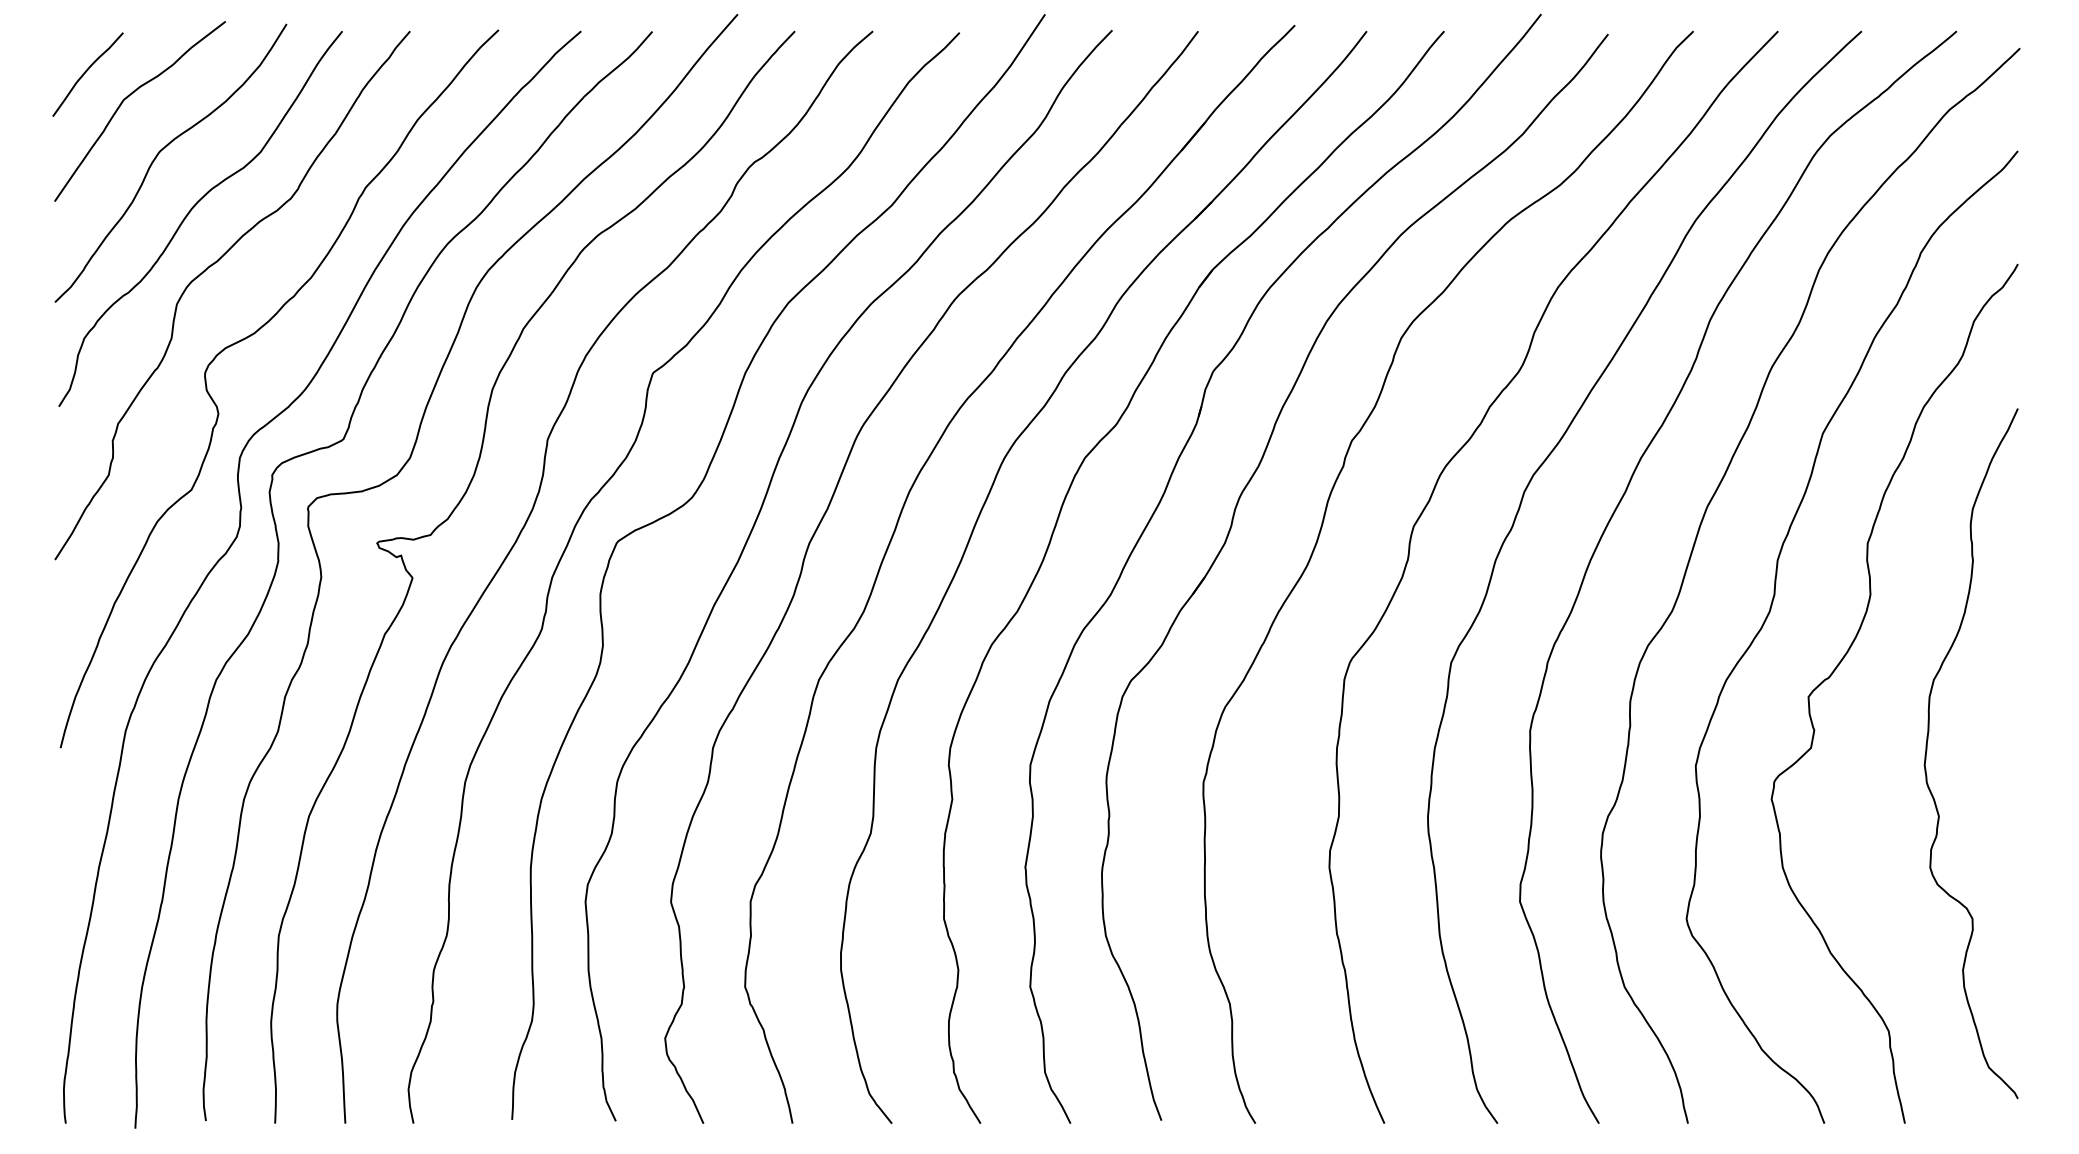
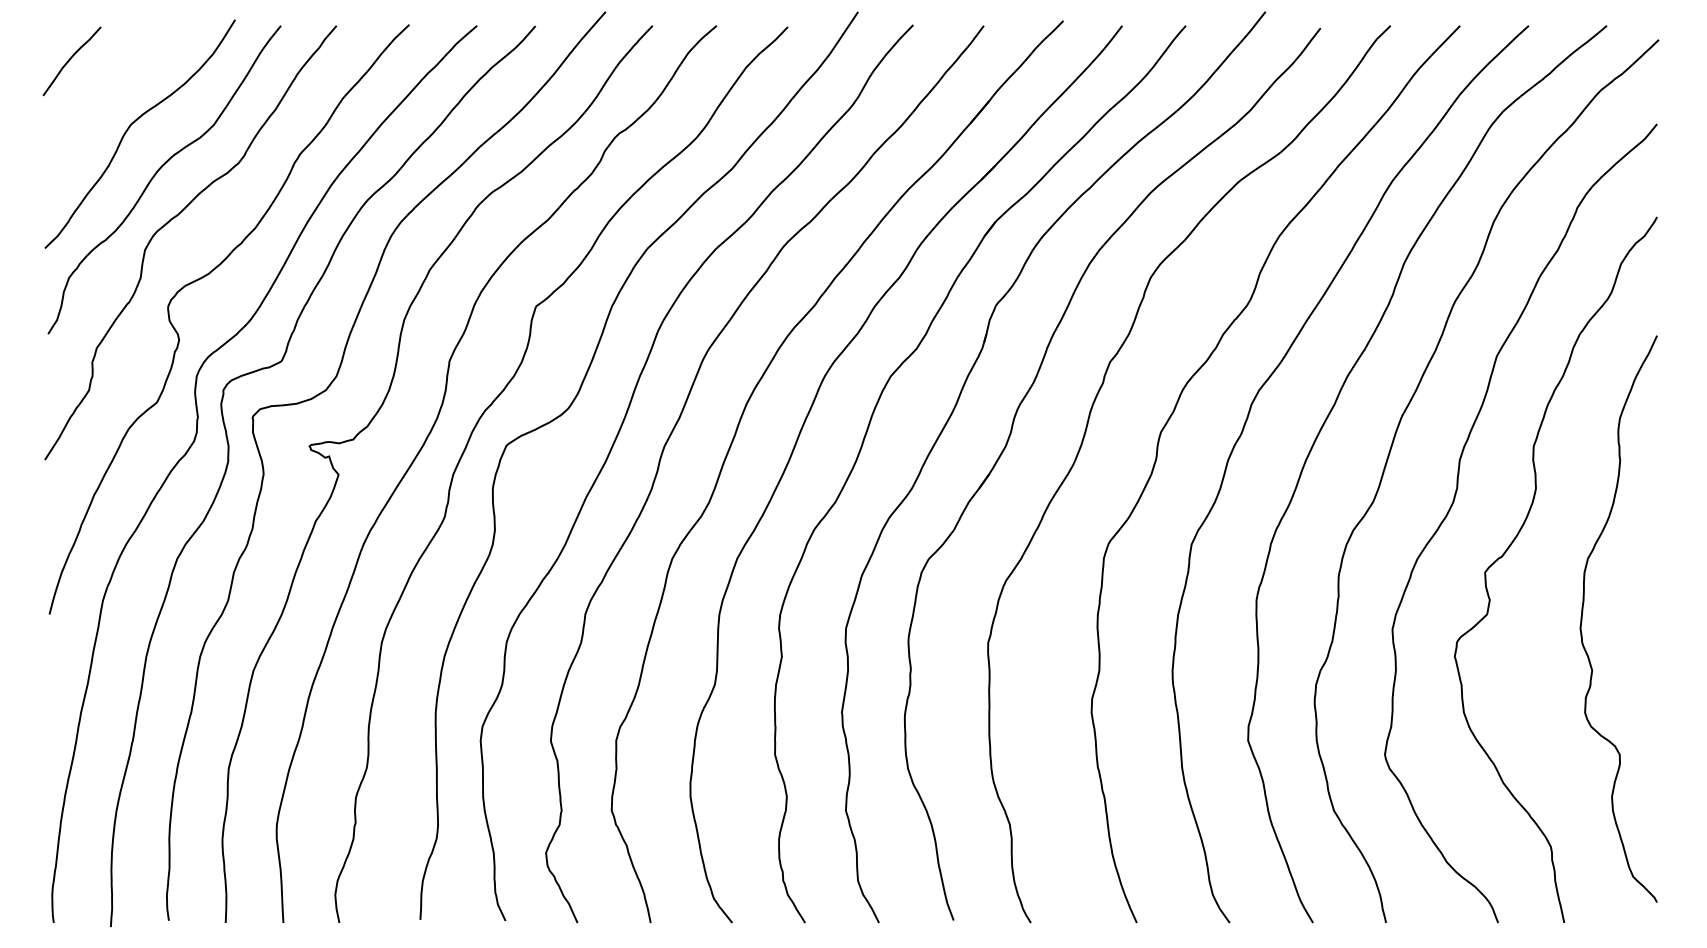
curve: (127, 98) -> (104, 81), removed

